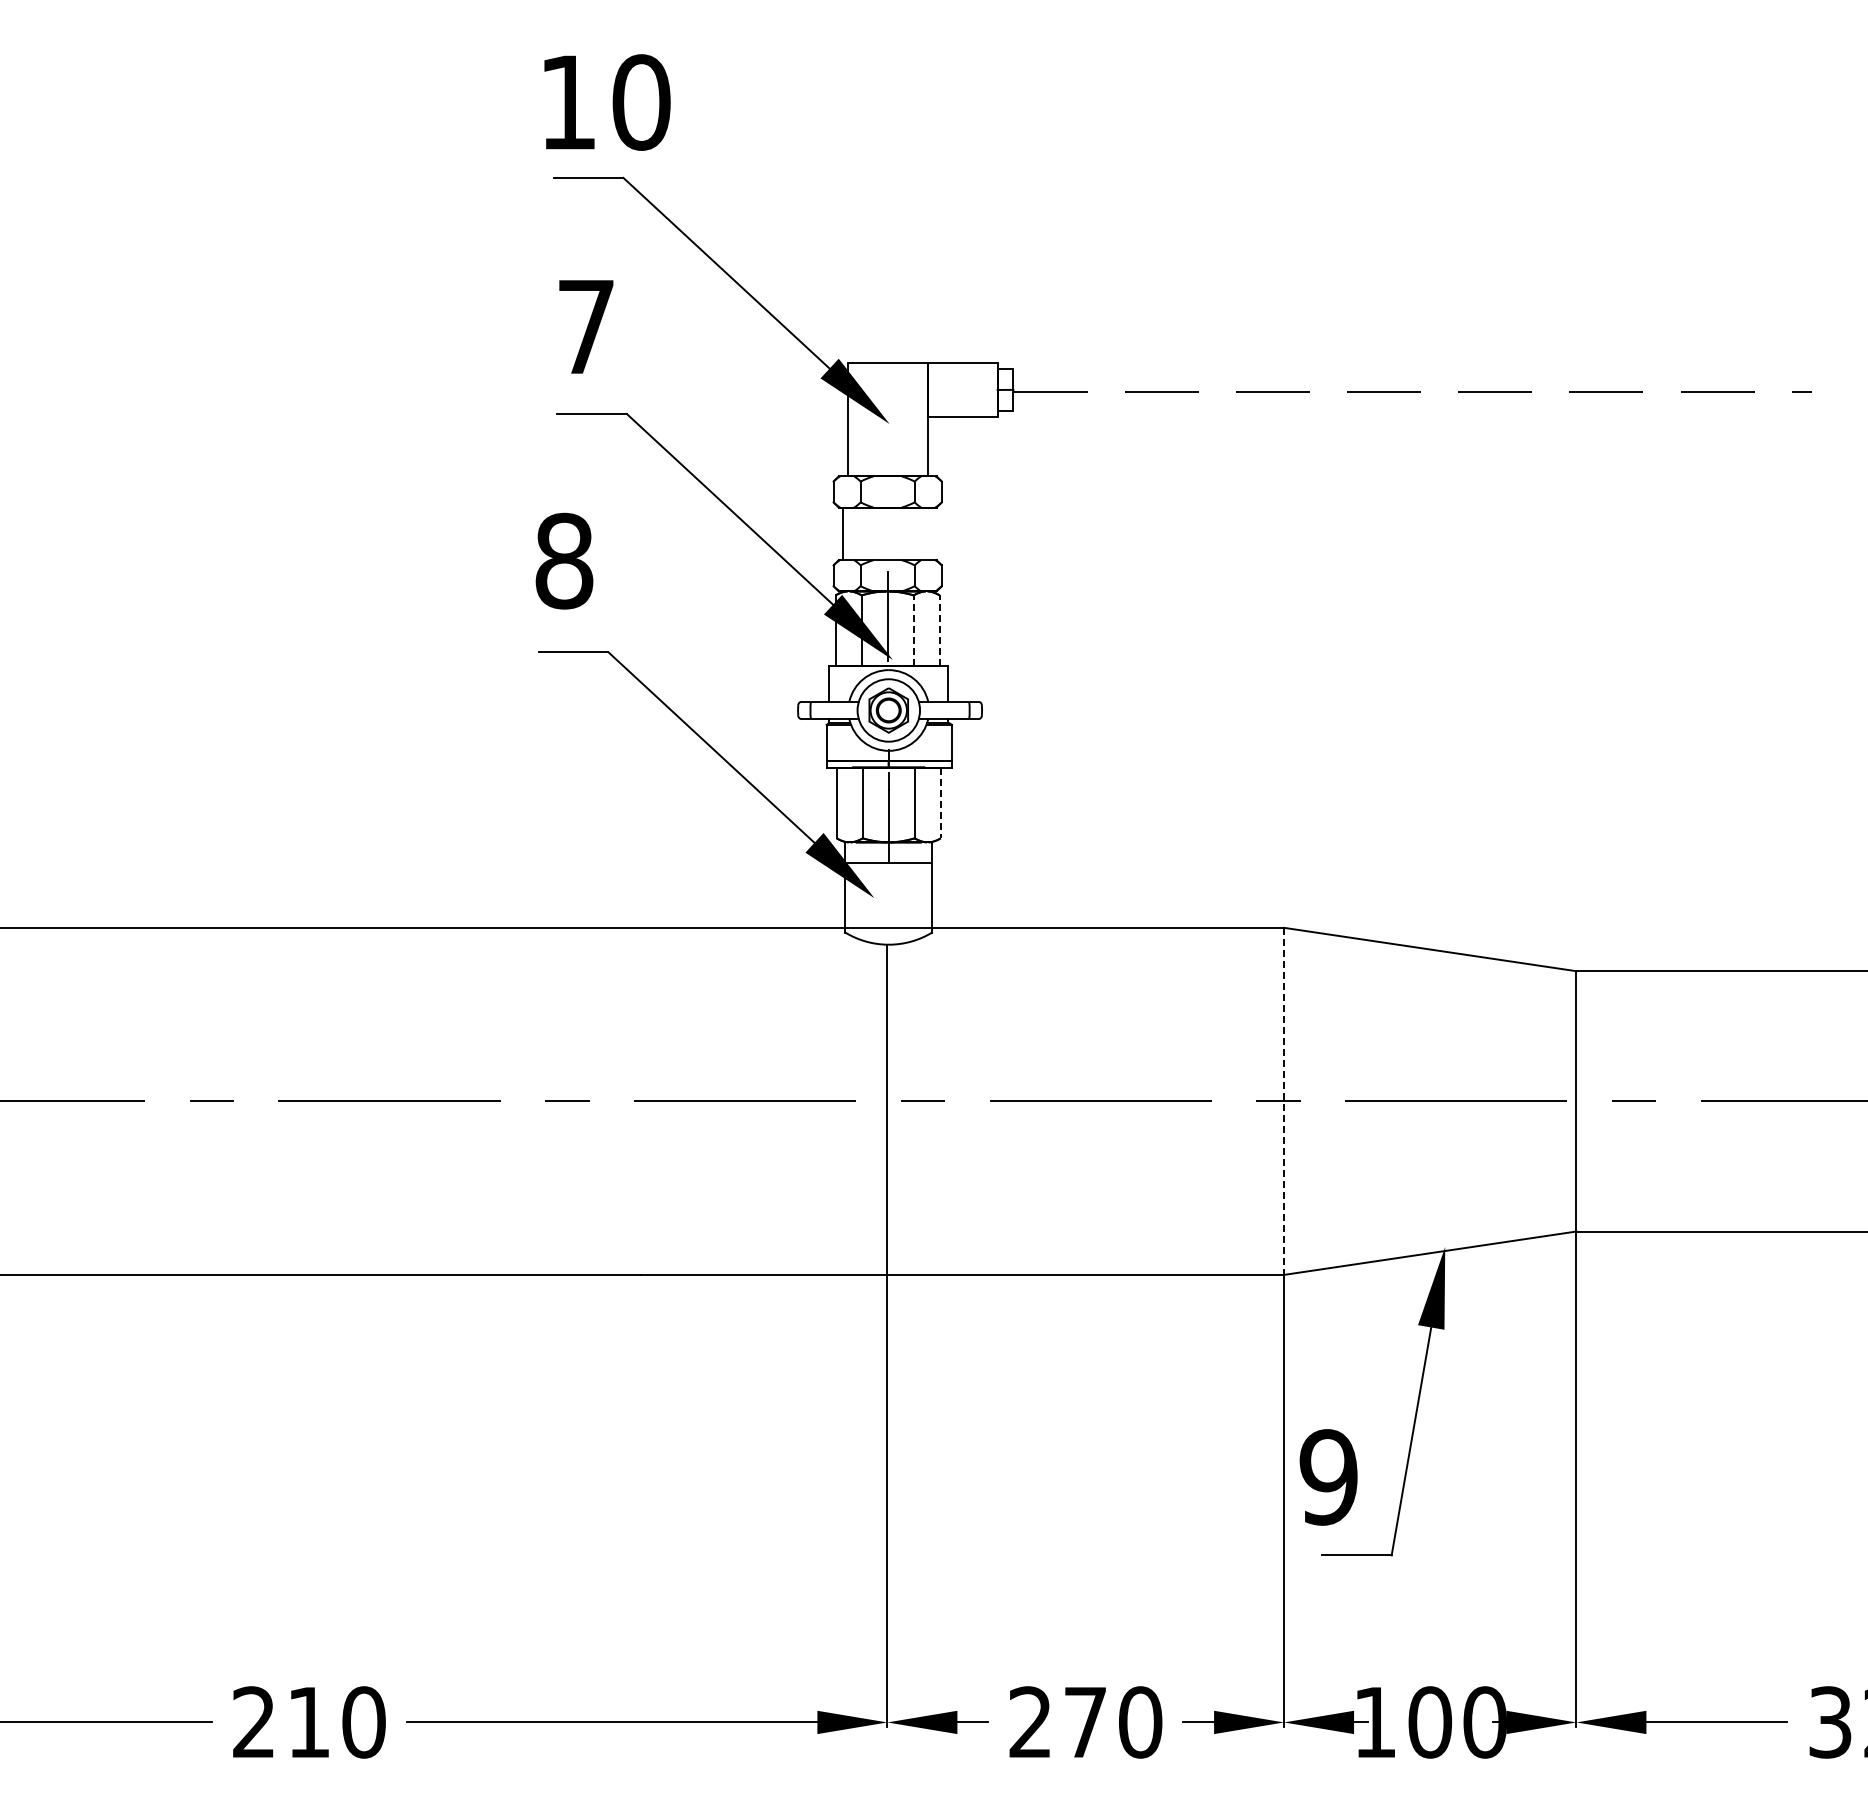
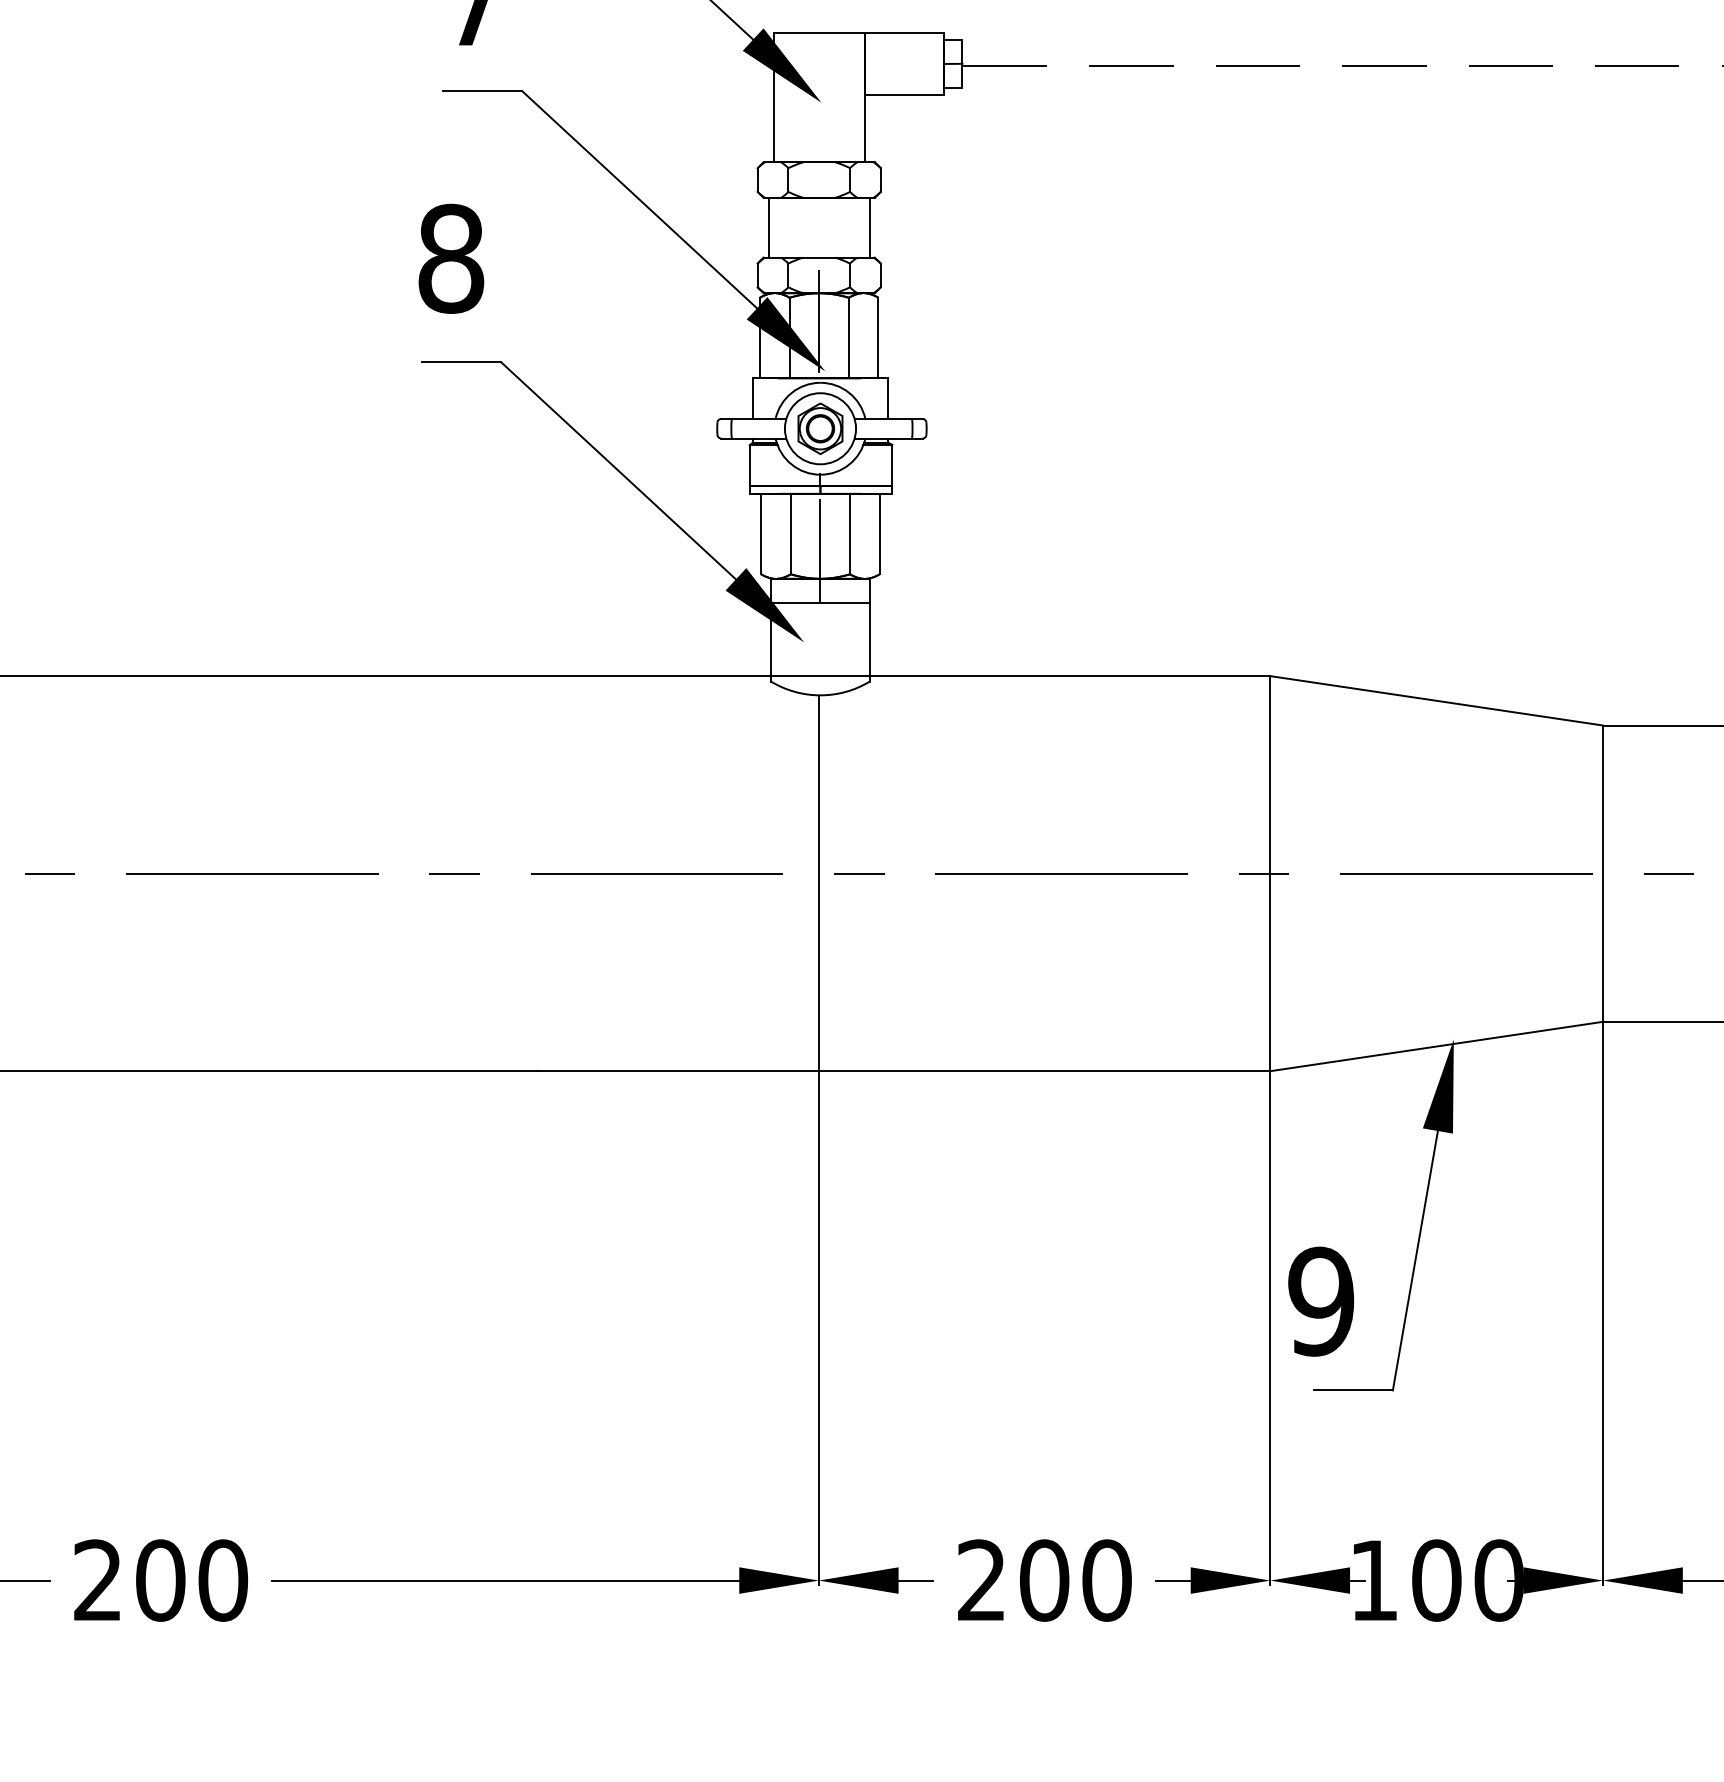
line: (932, 533) -> (870, 227), added
line: (913, 630) -> (848, 337), dashed -> solid
line: (939, 630) -> (878, 337), dashed -> solid
line: (940, 803) -> (879, 534), dashed -> solid
line: (1284, 1101) -> (1270, 873), dashed -> solid
text: (308, 1722) -> (160, 1580), 210 -> 200
text: (1085, 1722) -> (1044, 1580), 270 -> 200

